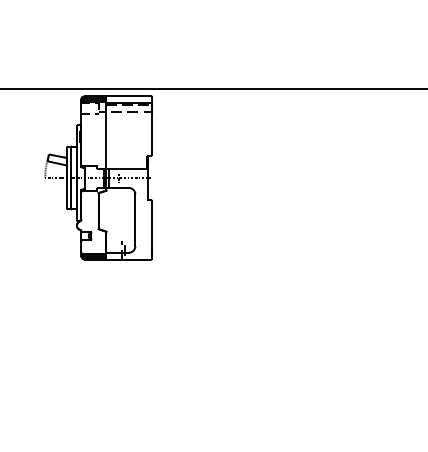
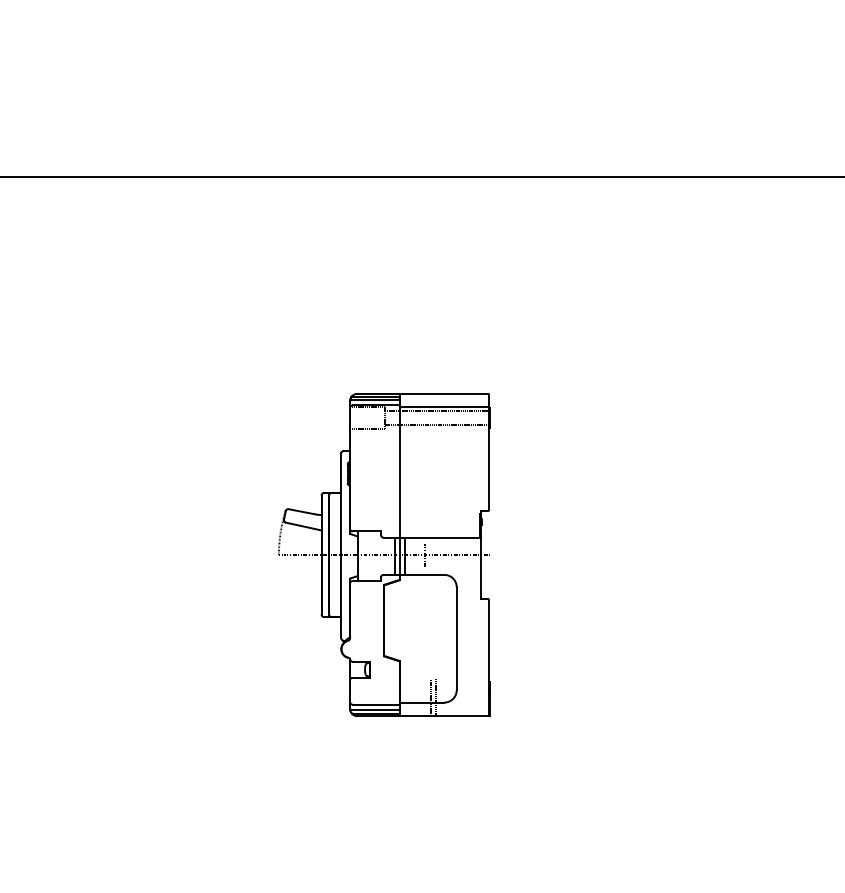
part: (98, 177) -> (383, 554), moved

